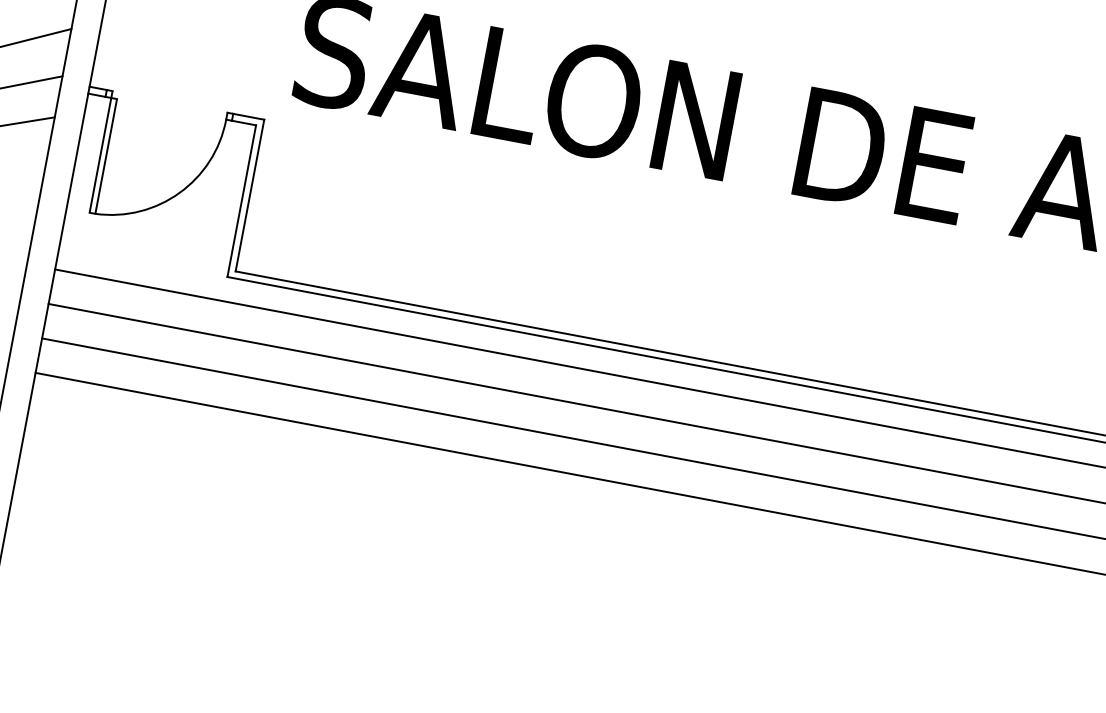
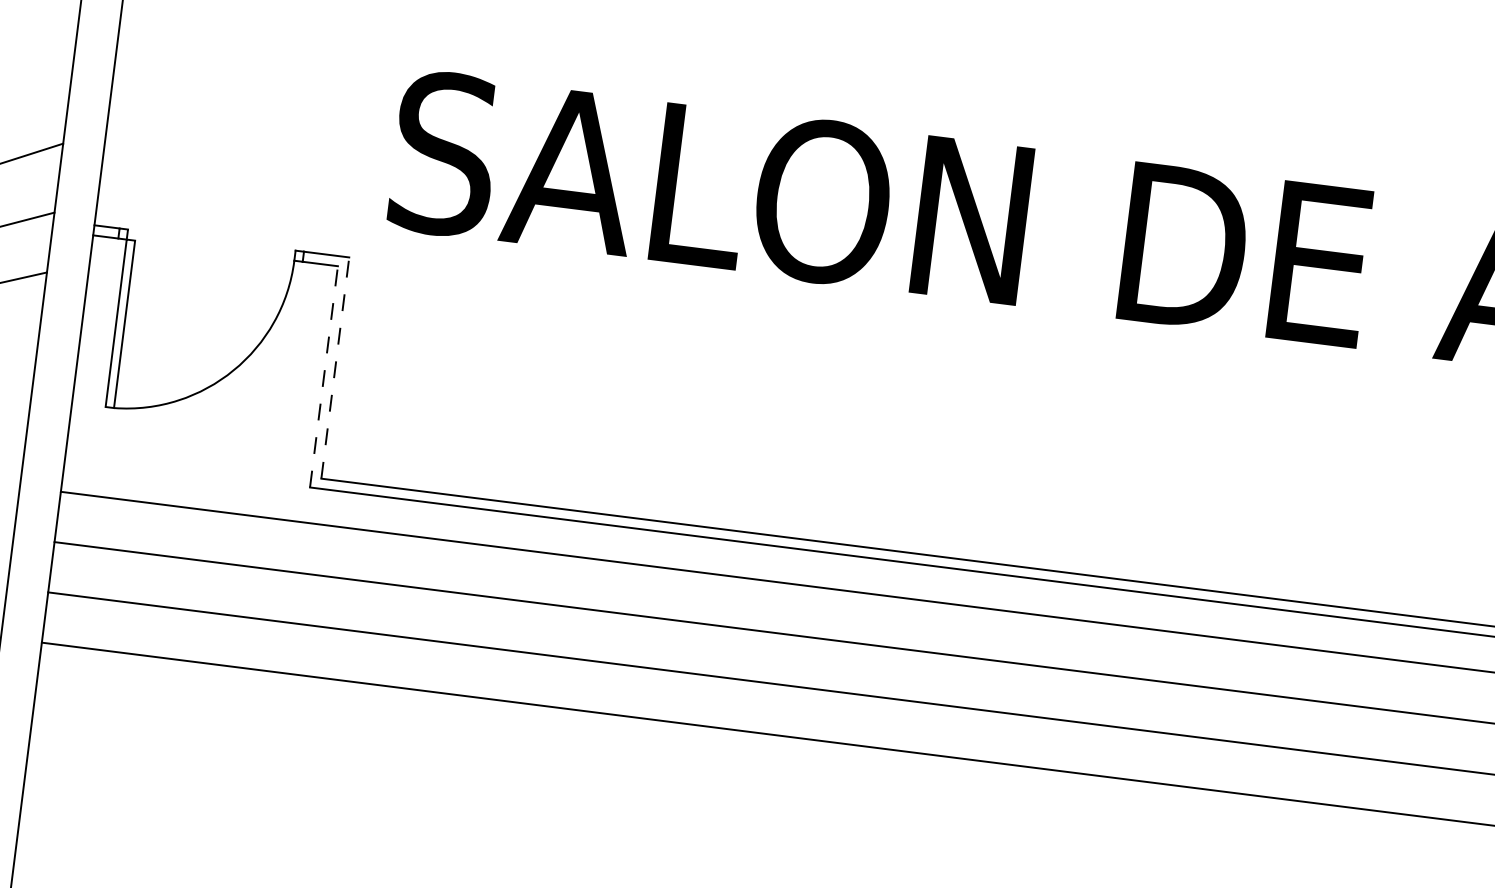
line: (250, 195) -> (336, 367), solid -> dashed
line: (241, 200) -> (323, 375), solid -> dashed

